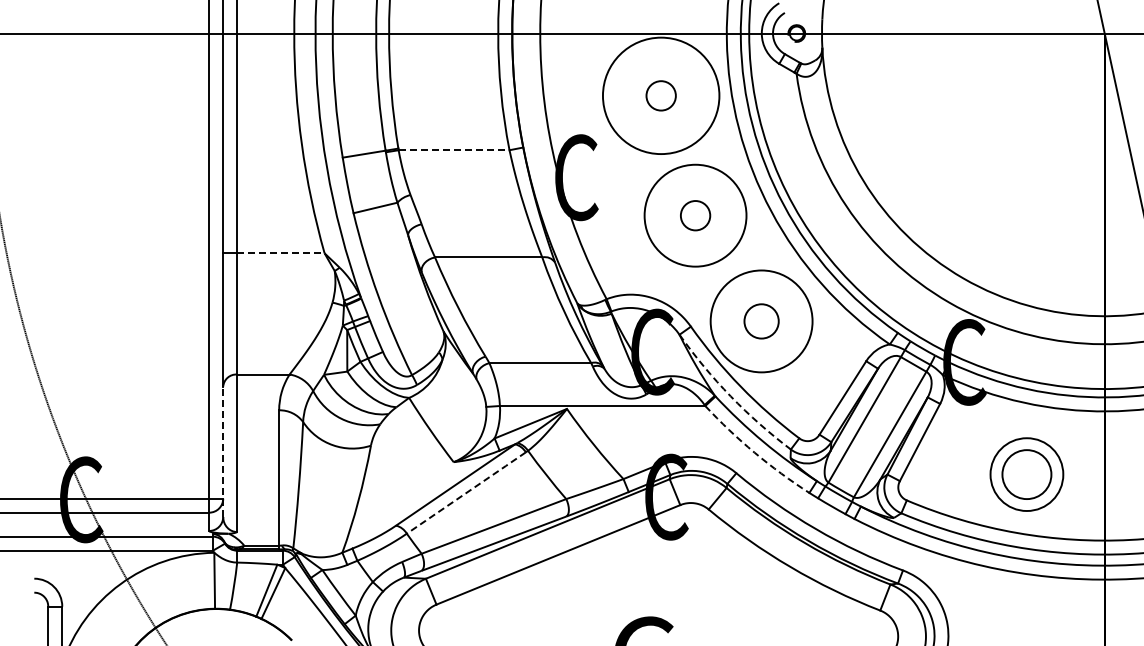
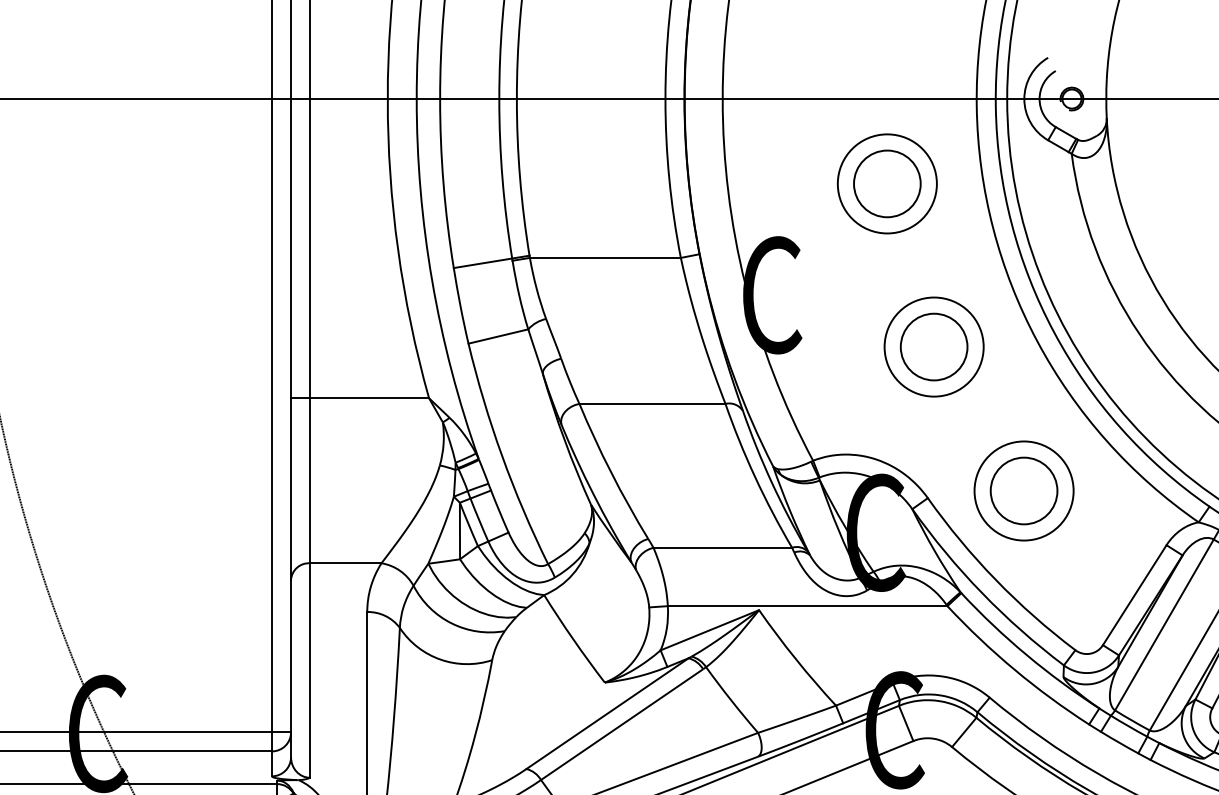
circle: (660, 95) -> (886, 183), size x0.62
circle: (660, 95) -> (886, 183), size x1.67
line: (454, 150) -> (605, 258), dashed -> solid
circle: (695, 215) -> (934, 346), size x0.71
circle: (695, 215) -> (934, 346), size x1.67
line: (280, 253) -> (369, 398), dashed -> solid
circle: (761, 320) -> (1023, 489), size x1.43
circle: (761, 321) -> (1023, 491), size x0.71
arc: (730, 396) -> (981, 593), dashed -> solid
line: (223, 451) -> (291, 668), dashed -> solid
arc: (754, 452) -> (1014, 669), dashed -> solid
line: (466, 493) -> (622, 725), dashed -> solid

